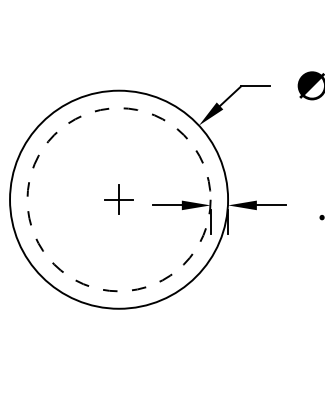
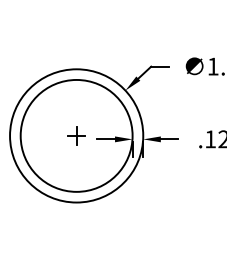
circle: (118, 199) -> (76, 135), dashed -> solid

